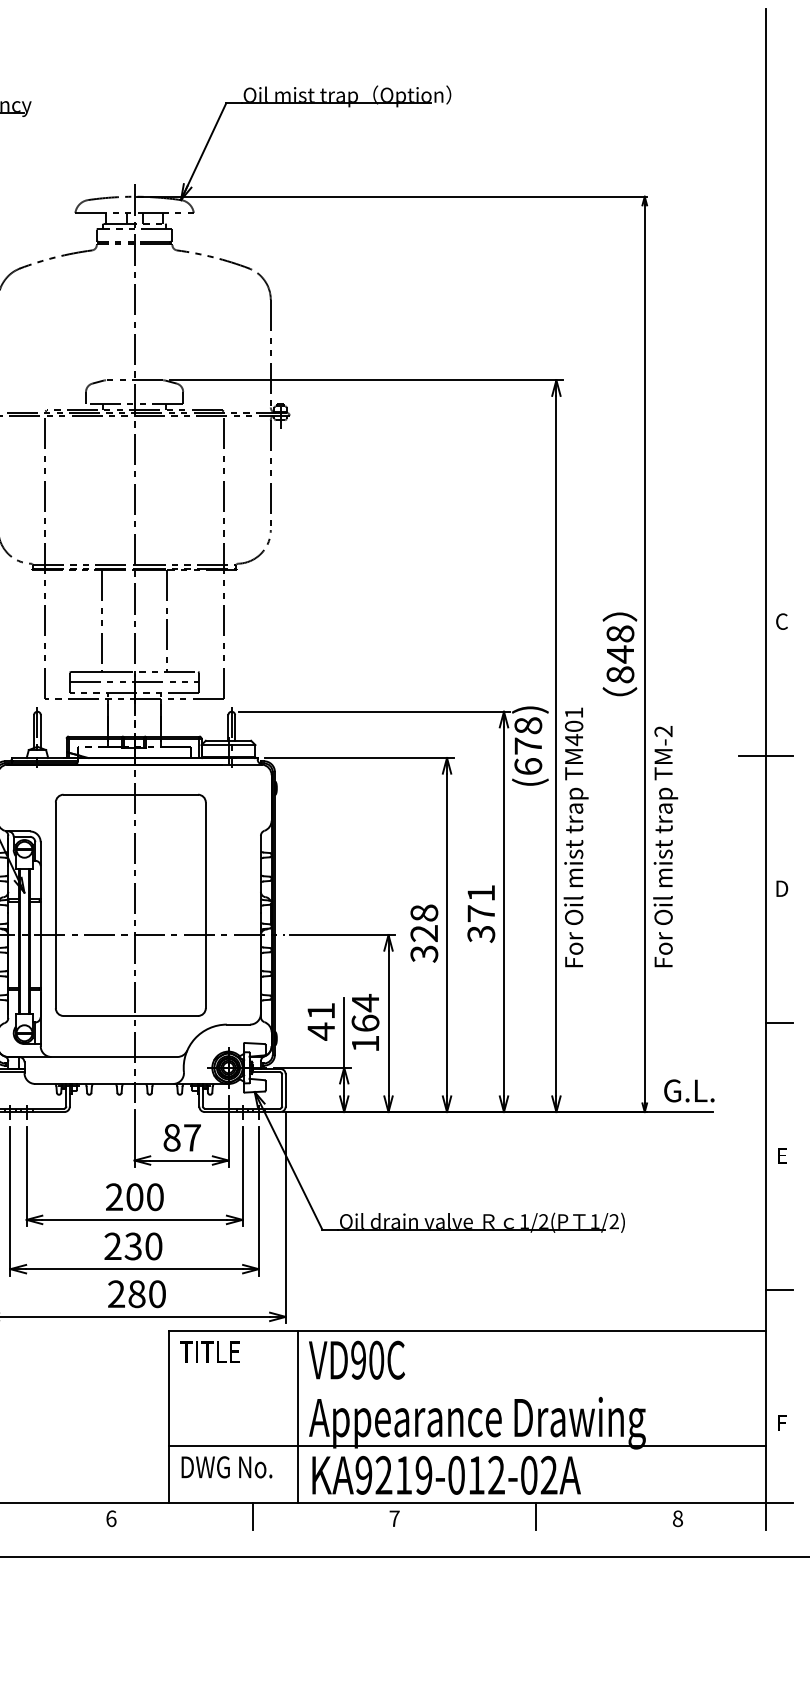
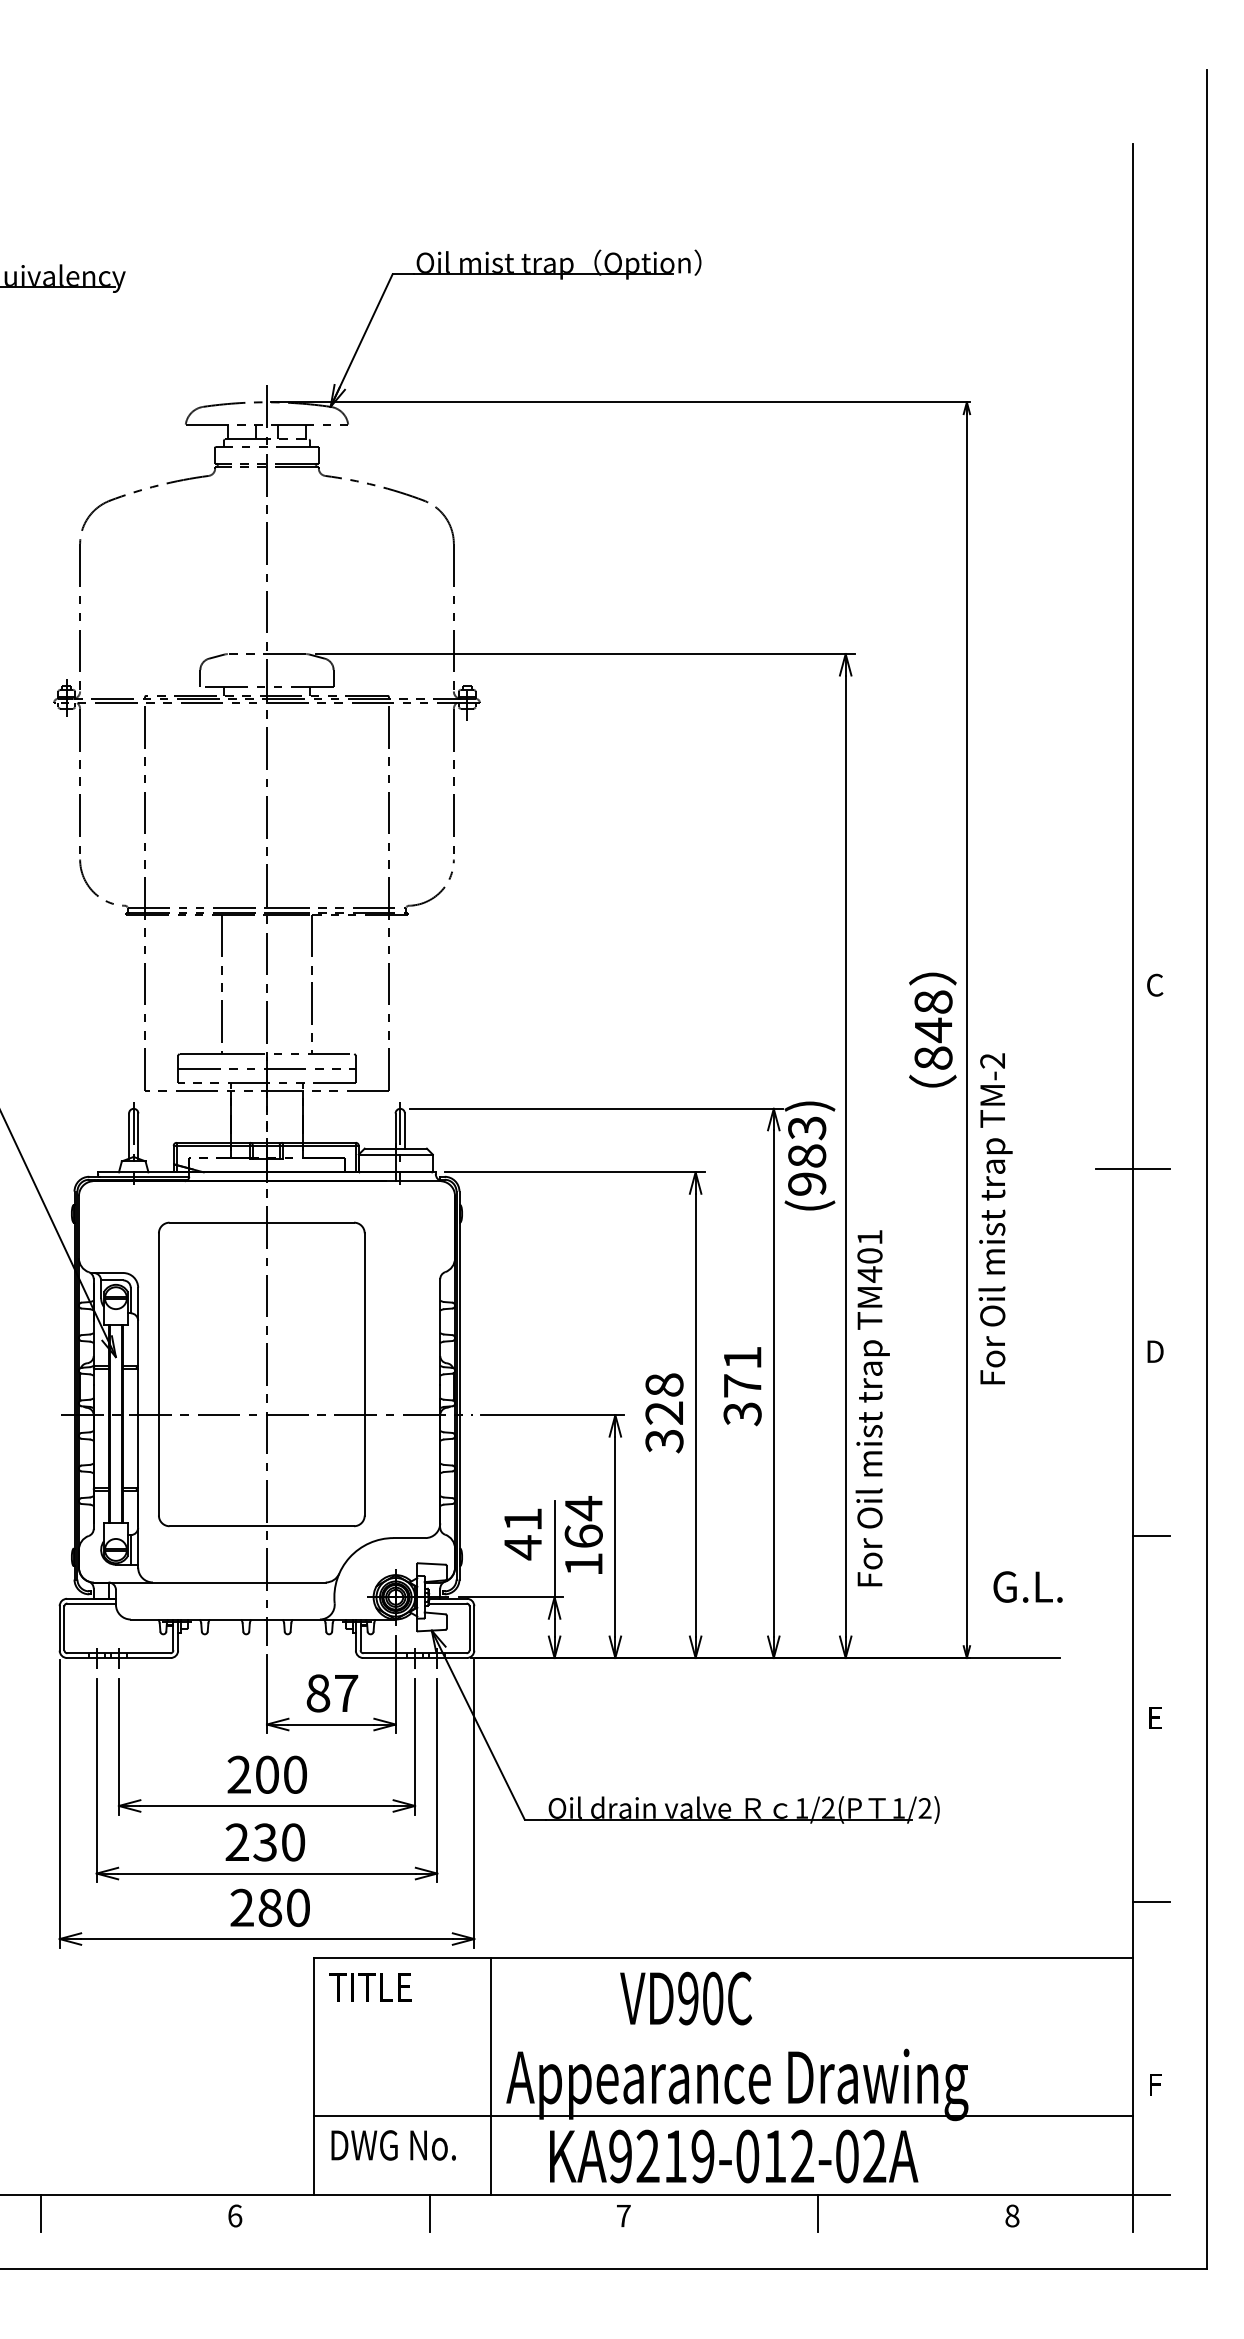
text: (528, 745) -> (807, 1155), (678) -> (983)
text: (575, 837) -> (872, 1408), moved
text: (665, 846) -> (995, 1218), moved
text: (688, 1090) -> (1027, 1586), moved
text: (356, 1360) -> (685, 1998), moved
text: (446, 1475) -> (734, 2156), moved

